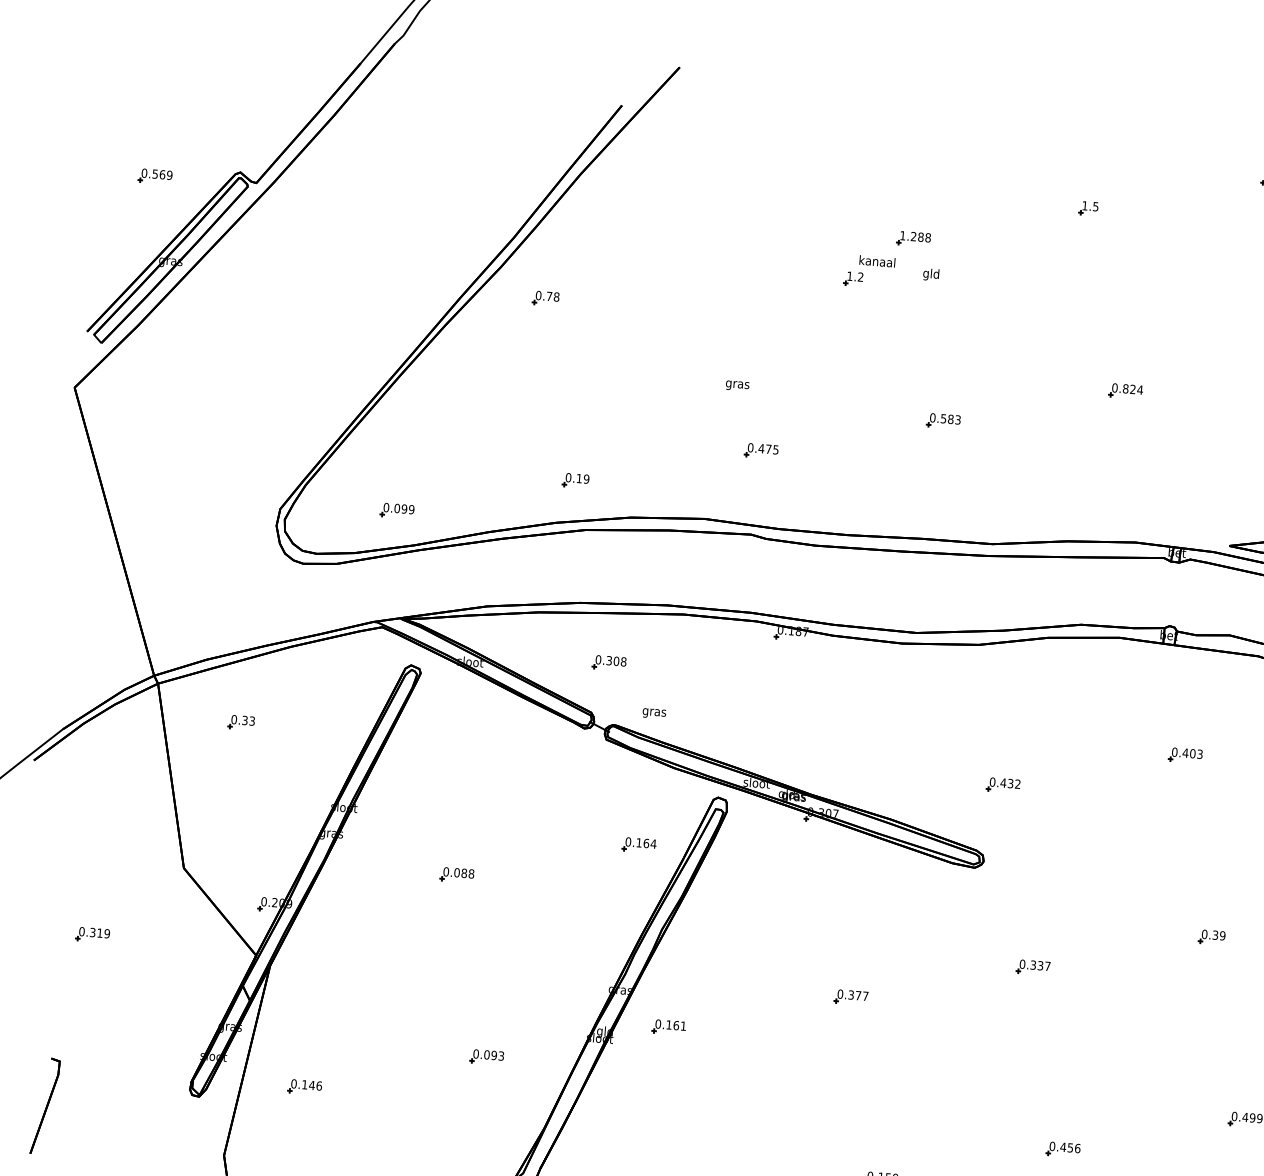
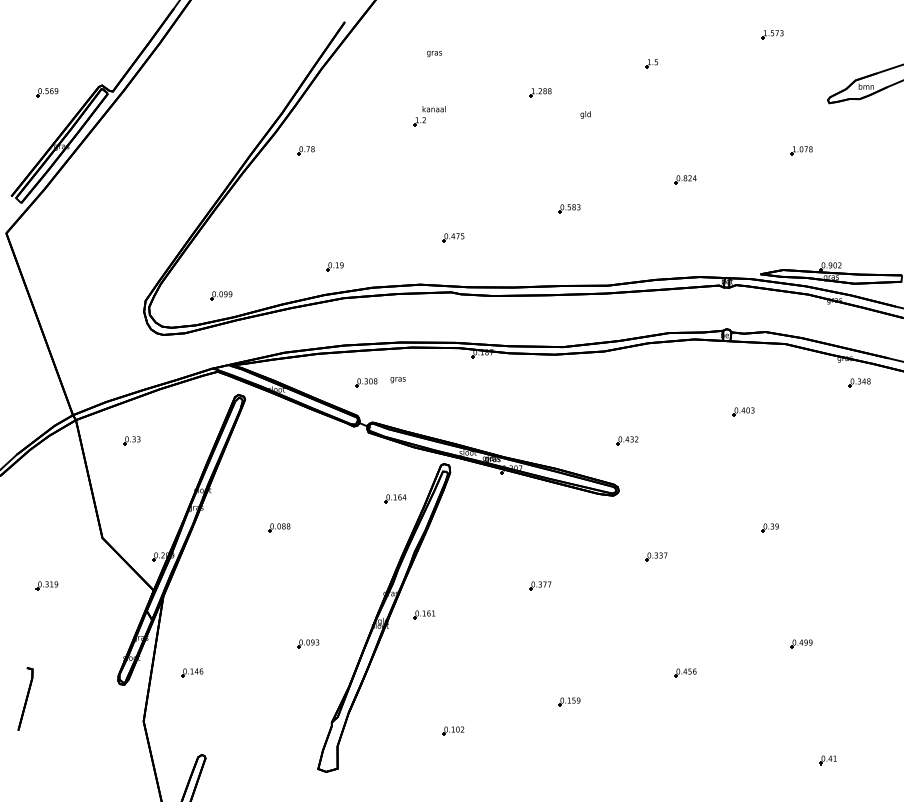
part: (869, 272) -> (429, 116), moved
text: (930, 274) -> (585, 114), moved
text: (737, 386) -> (434, 54), moved
text: (653, 714) -> (397, 380), moved

